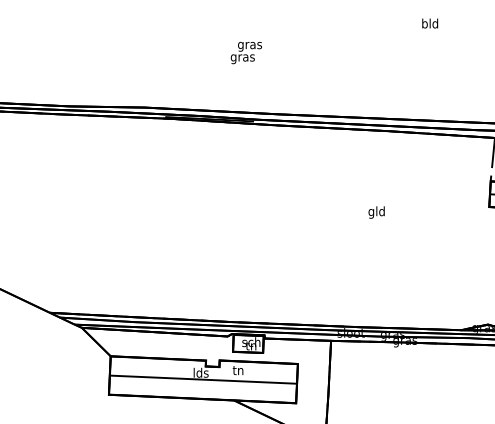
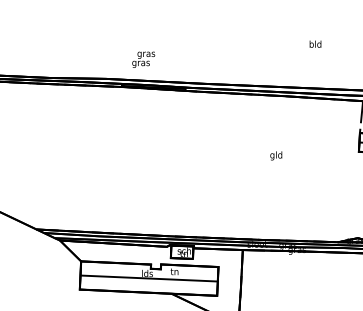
text: (430, 22) -> (315, 43), moved
text: (246, 52) -> (143, 59), moved

